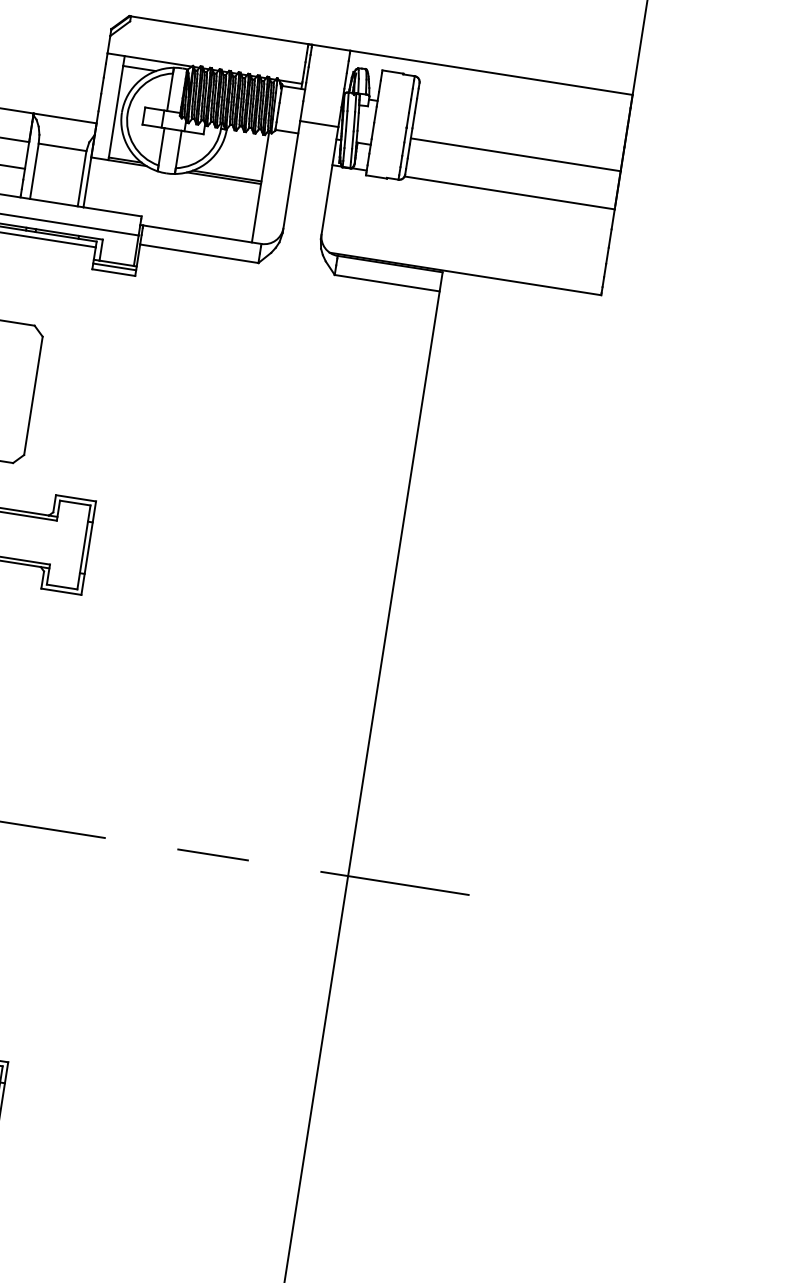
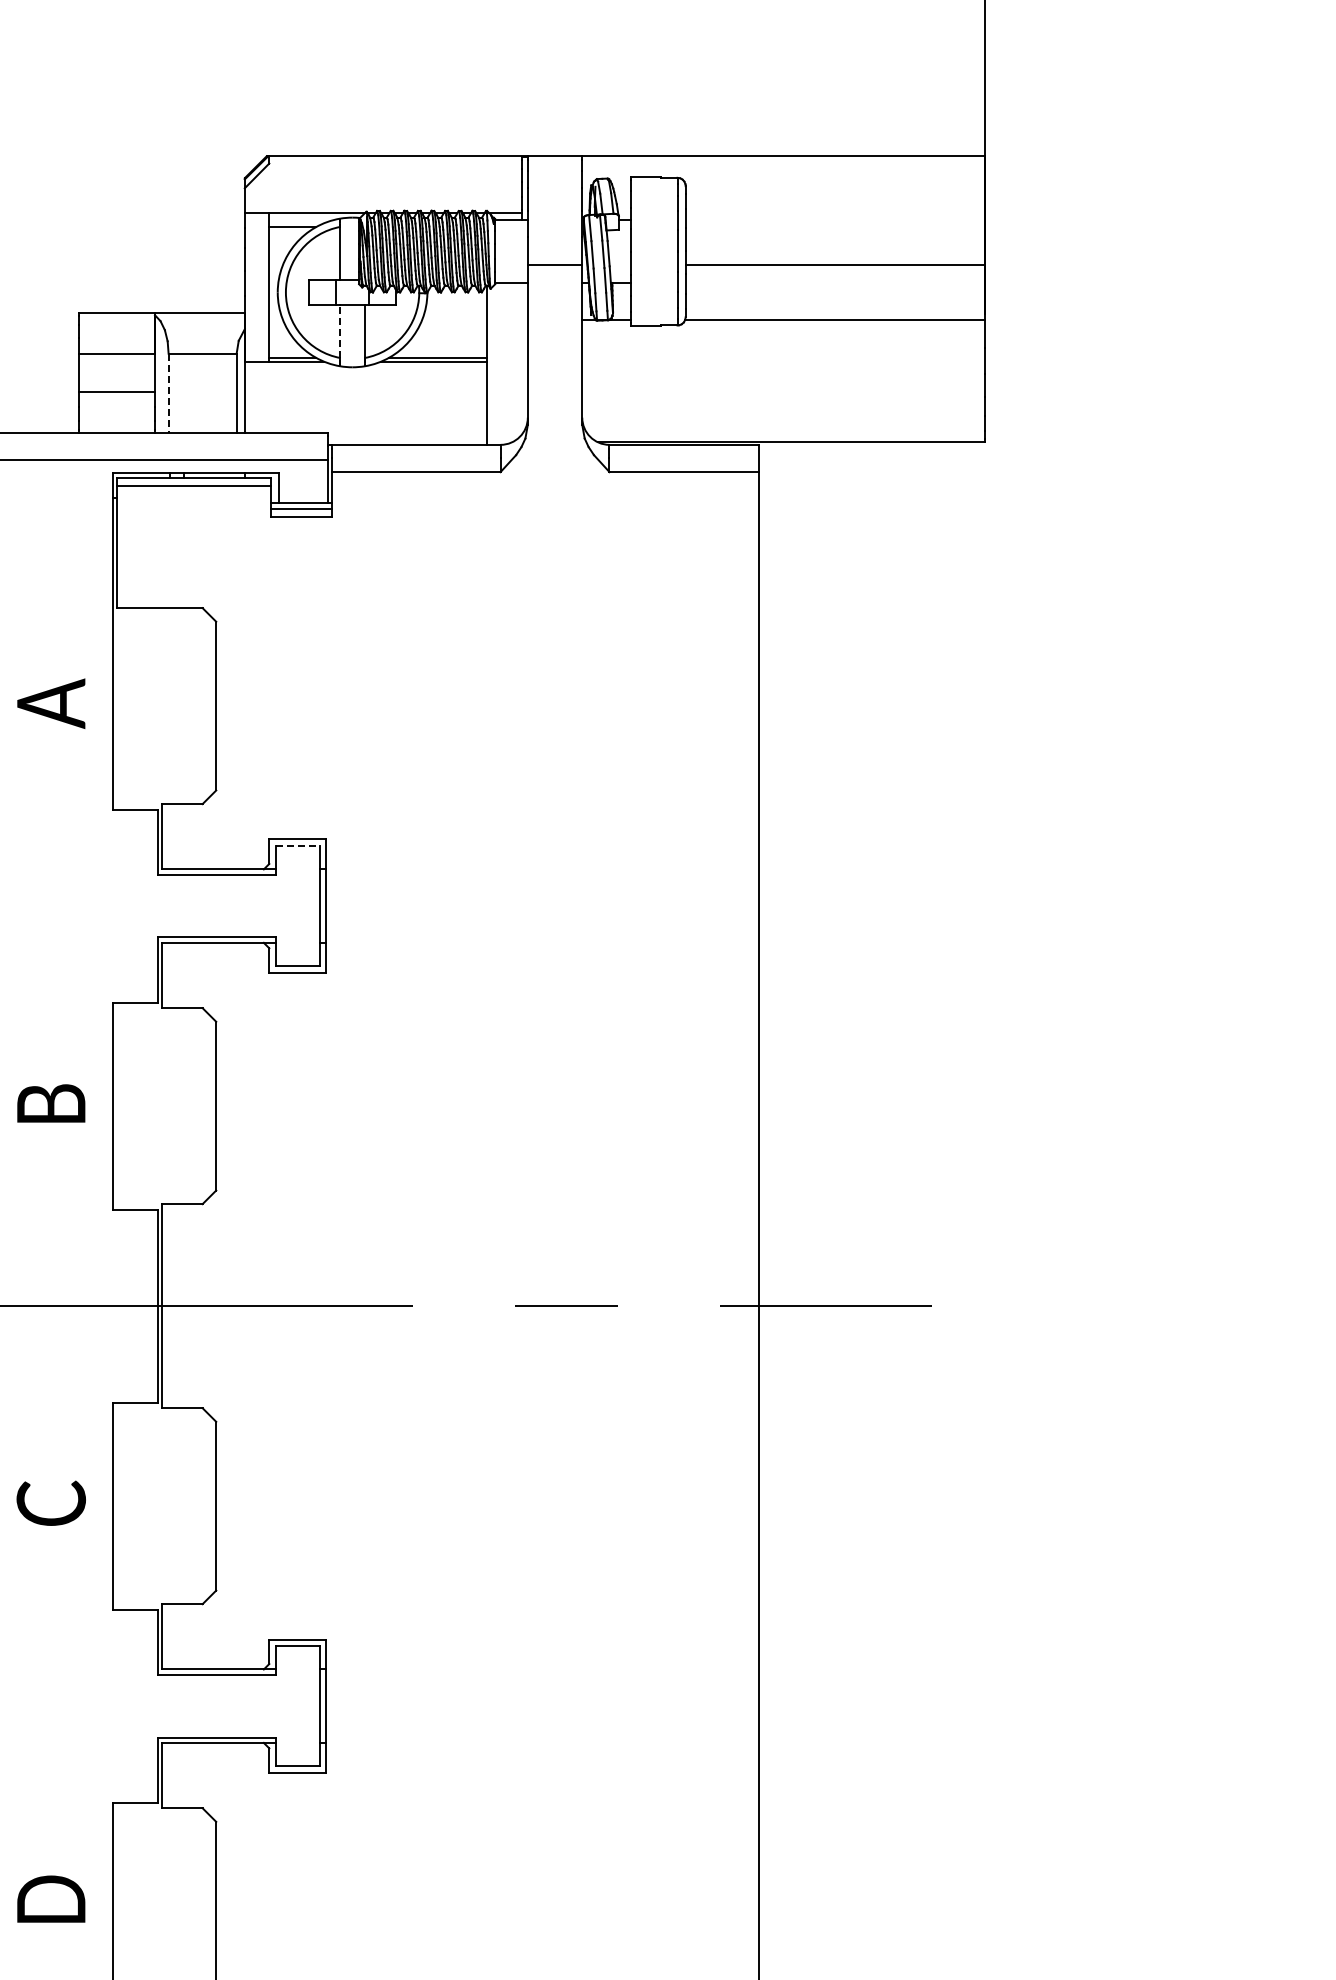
line: (161, 146) -> (340, 331), solid -> dashed
line: (34, 171) -> (168, 393), solid -> dashed
line: (74, 503) -> (297, 846), solid -> dashed

